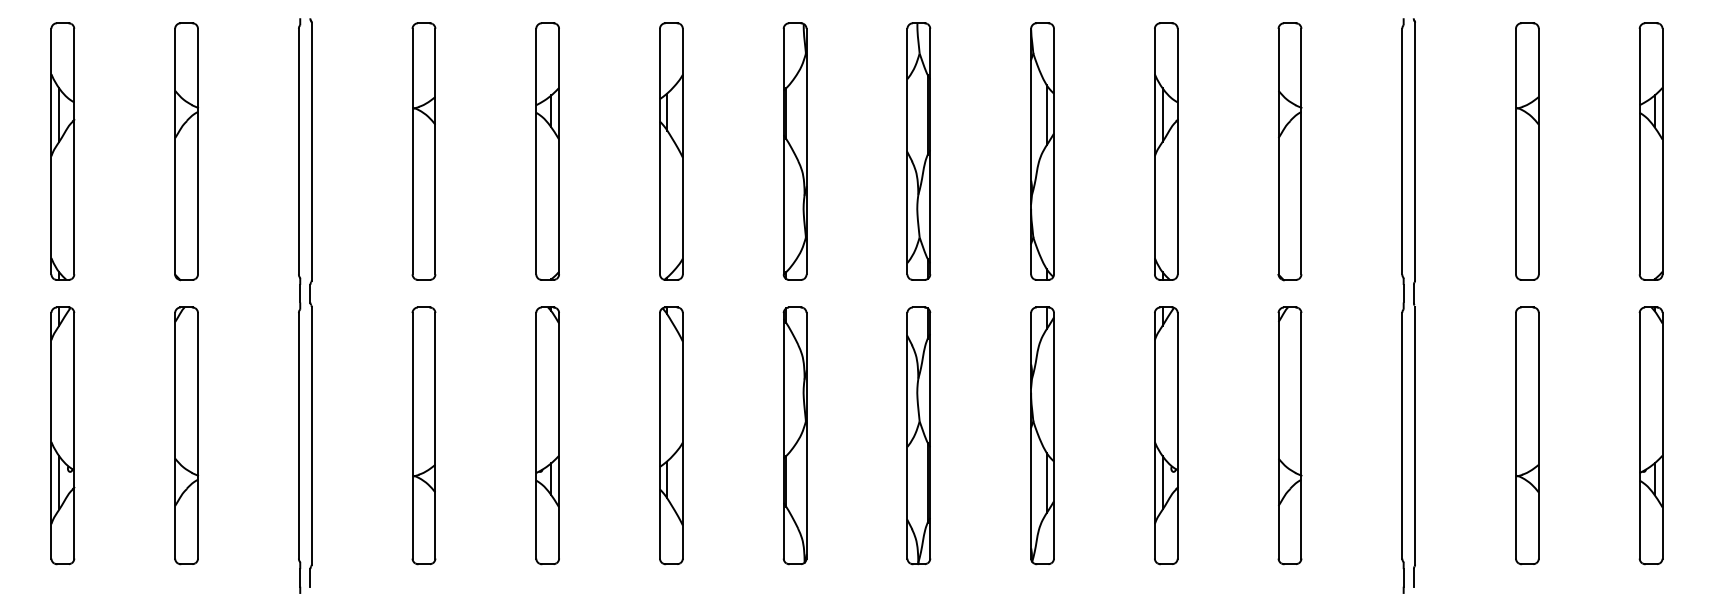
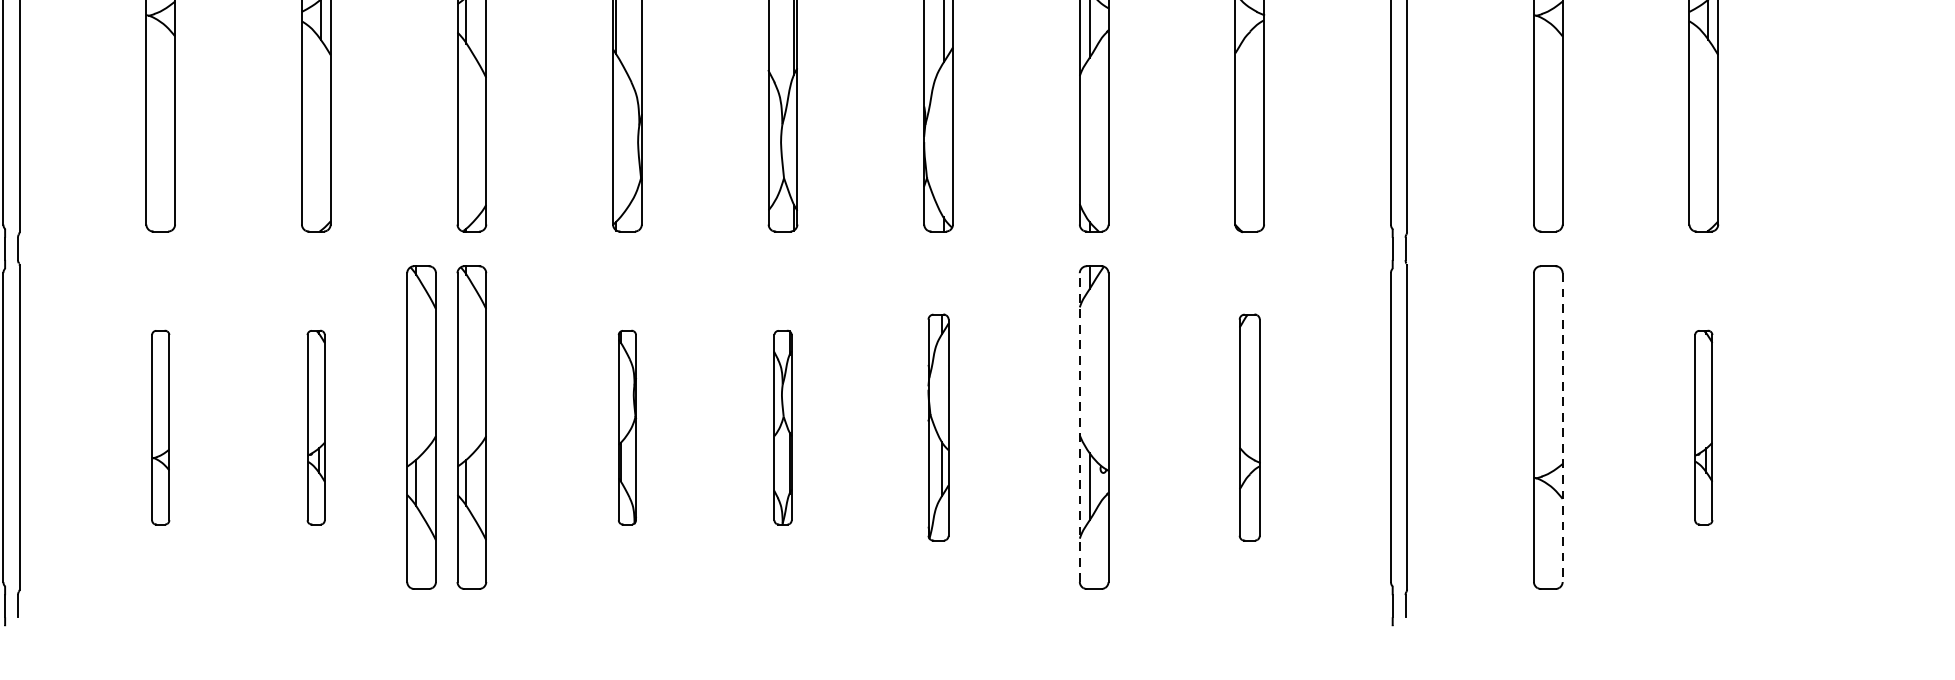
part: (423, 435) -> (160, 427), size x0.6
part: (547, 435) -> (316, 427), size x0.6
part: (631, 435) -> (421, 427), added
part: (794, 435) -> (626, 427), size x0.6
part: (918, 435) -> (782, 427), size x0.6
part: (1042, 435) -> (938, 427), size x0.7
line: (1154, 435) -> (1079, 427), solid -> dashed
part: (1289, 435) -> (1249, 427), size x0.7
line: (1538, 435) -> (1562, 427), solid -> dashed
part: (1650, 435) -> (1703, 427), size x0.6

